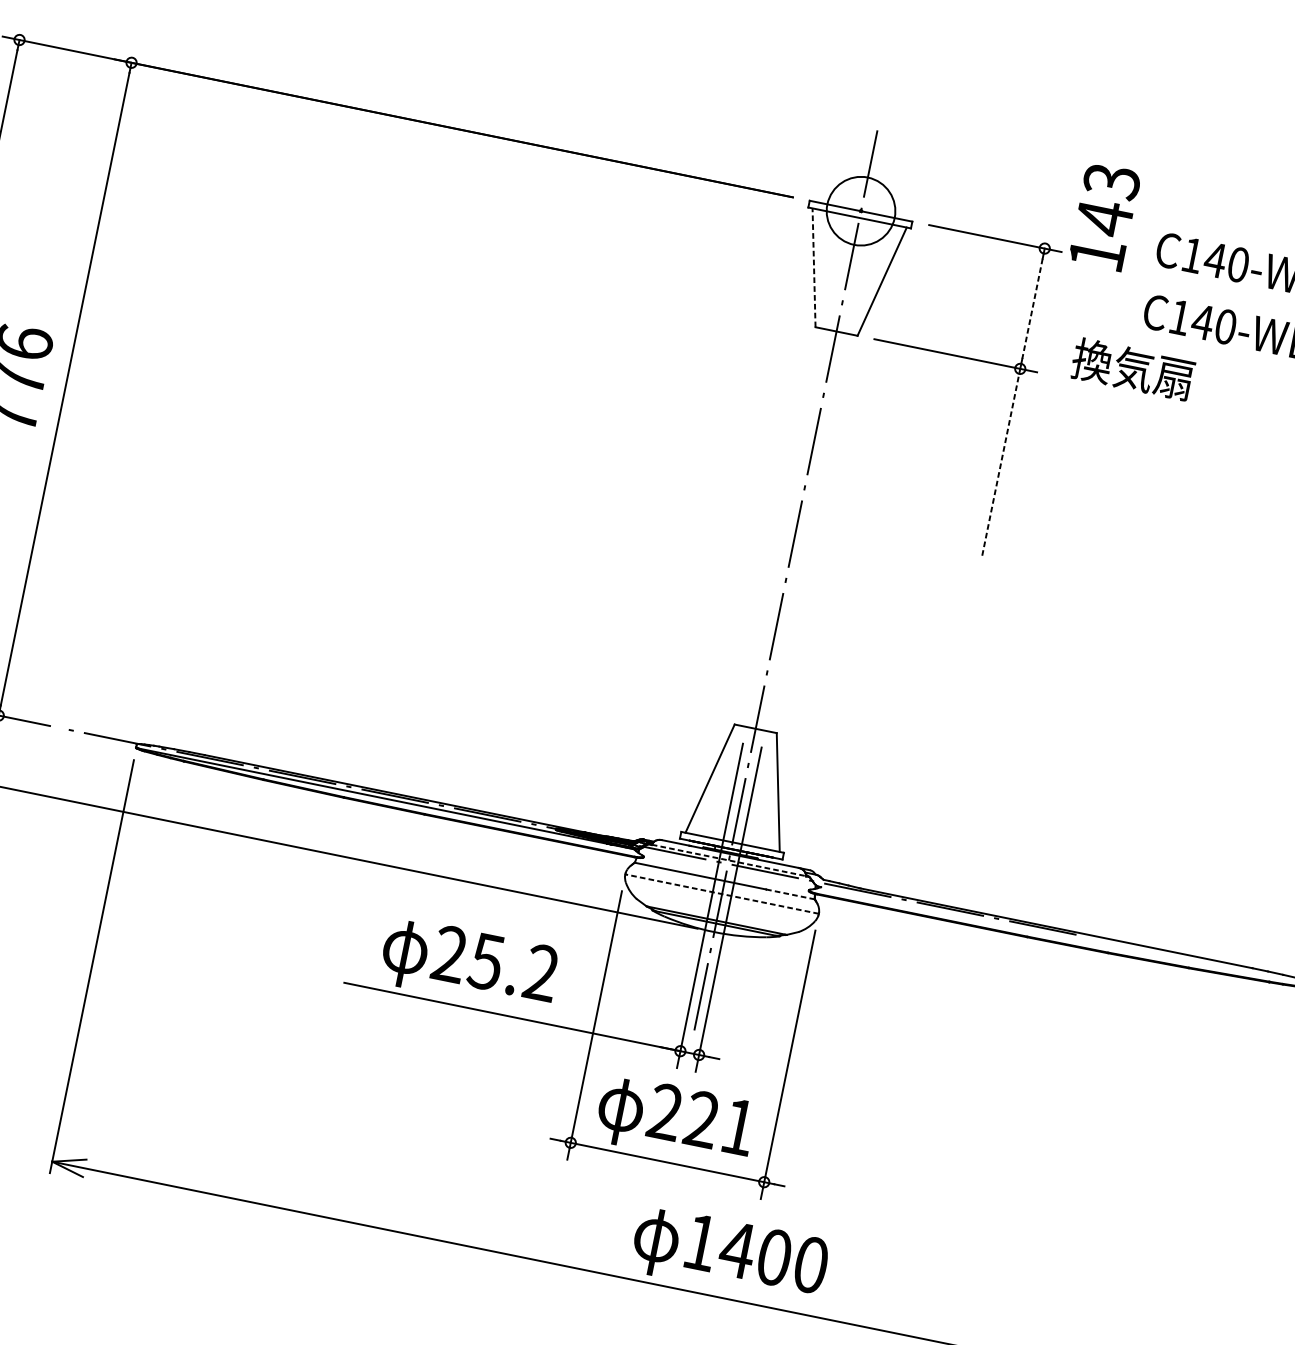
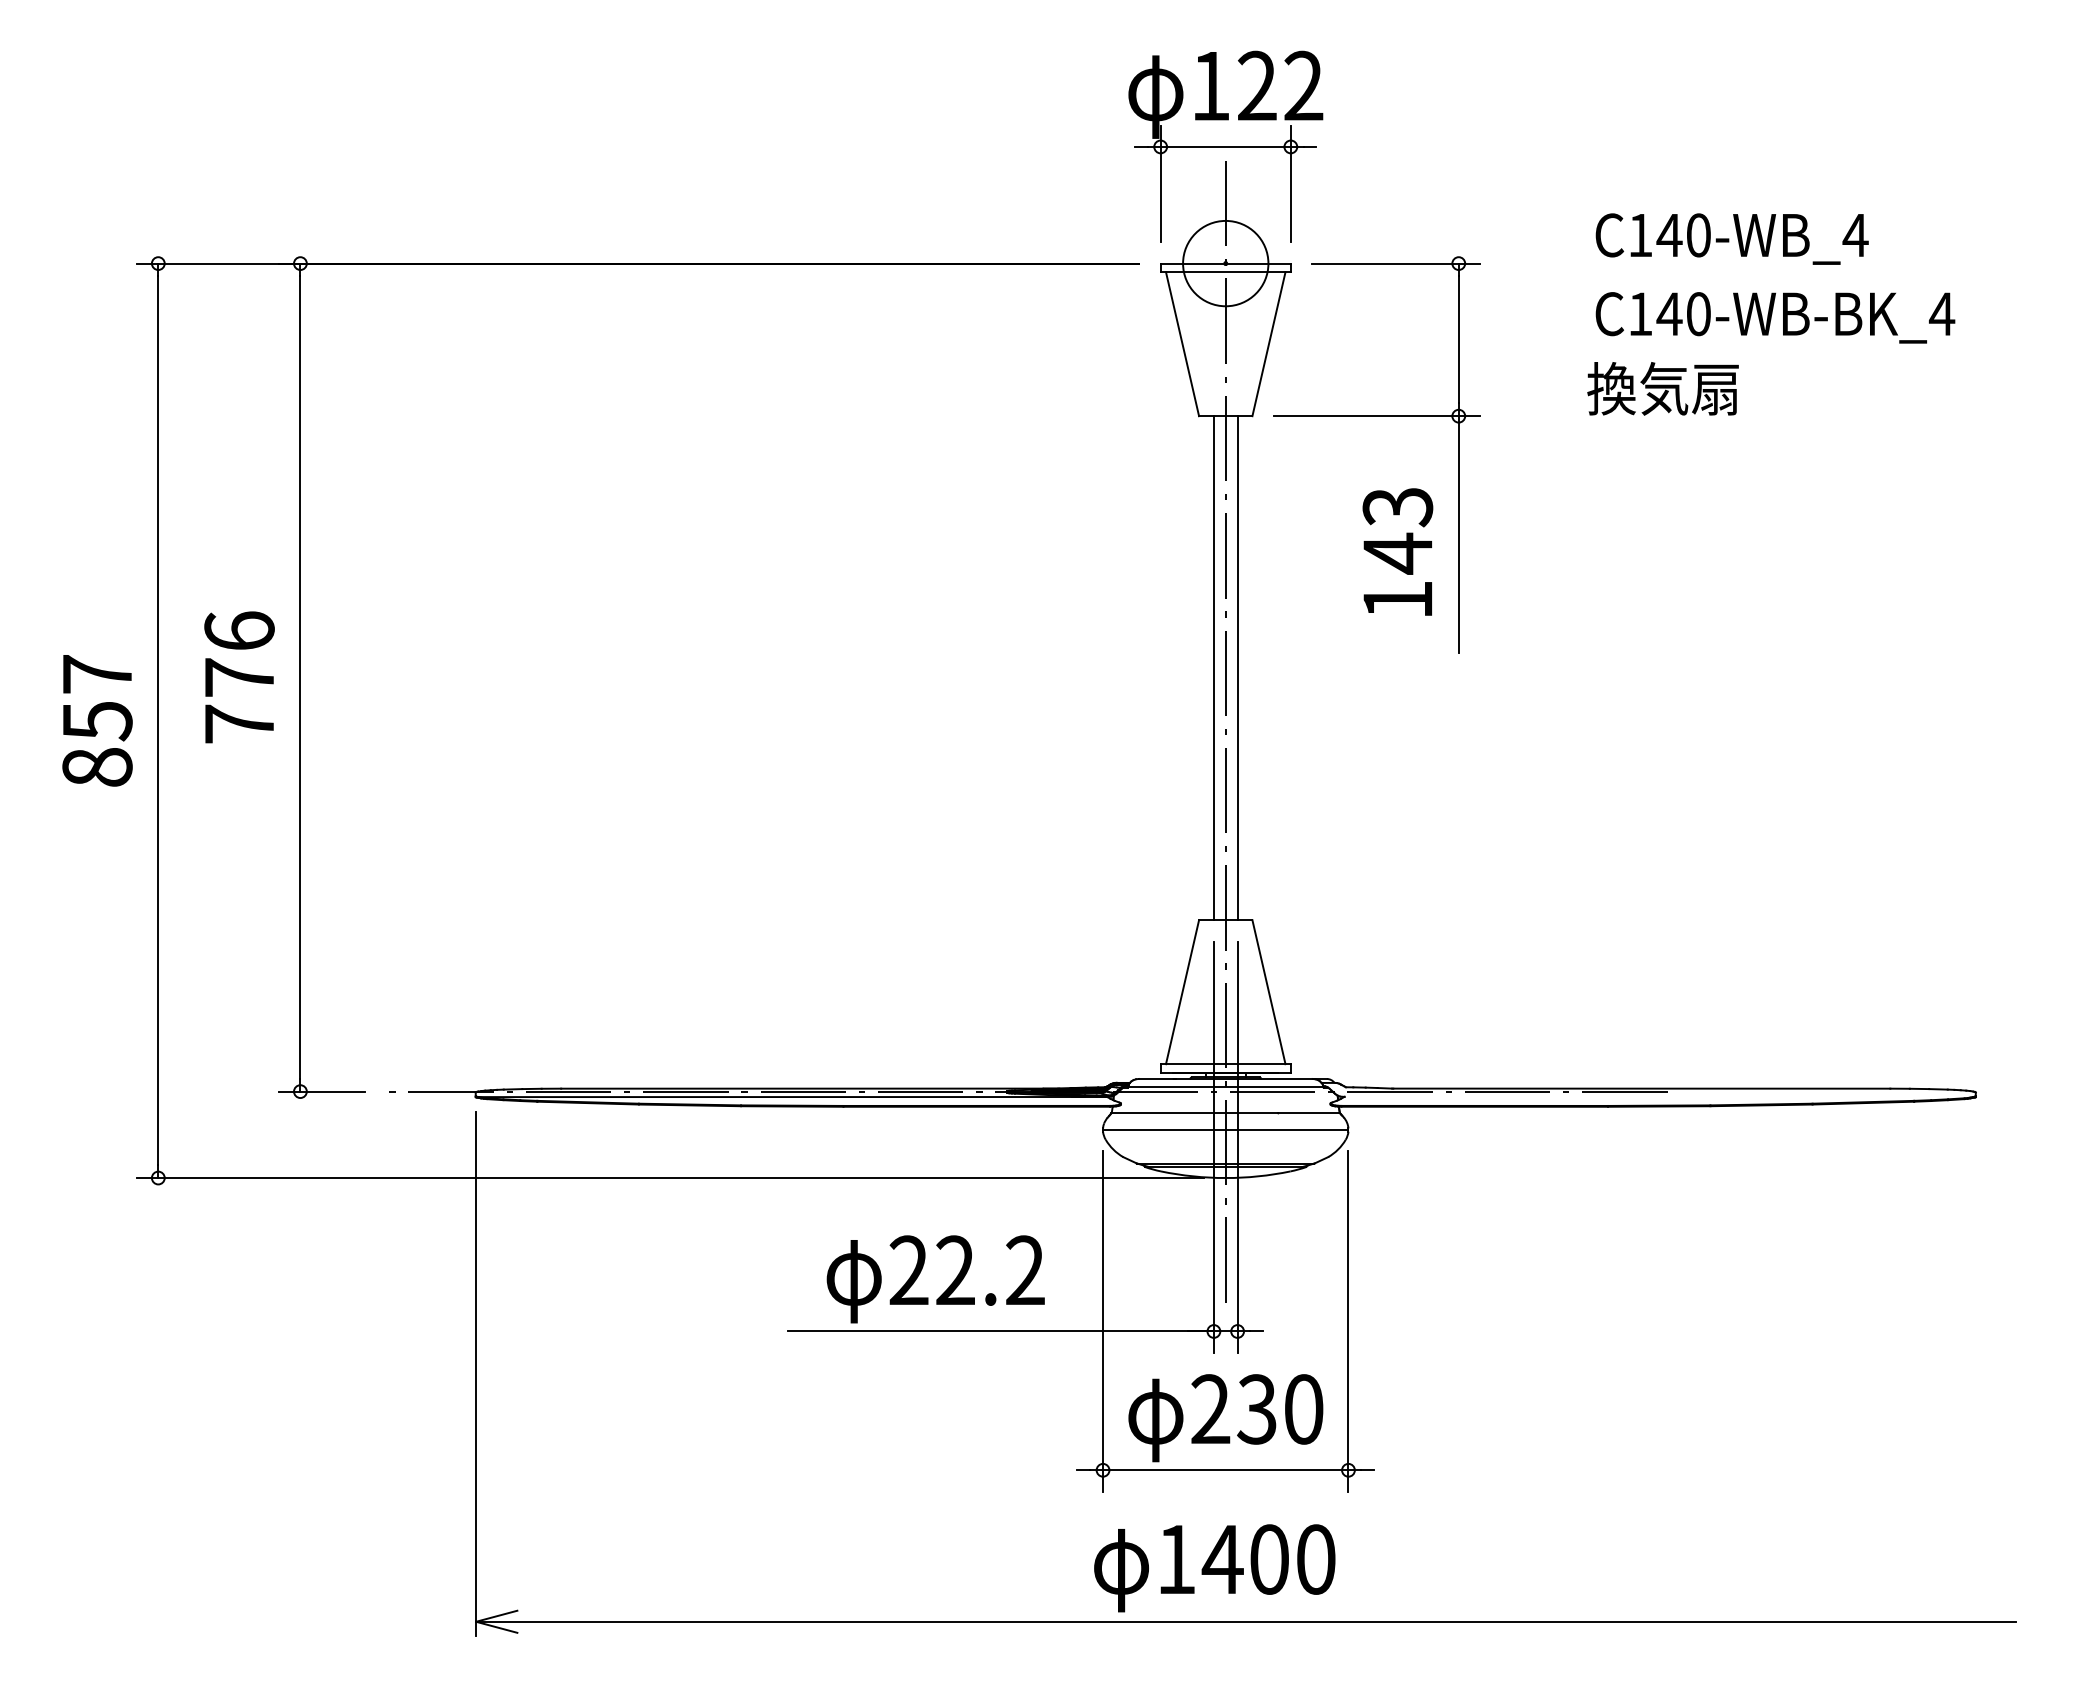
part: (879, 118) -> (1225, 146), added
text: (1104, 216) -> (1397, 551), moved
line: (813, 268) -> (1182, 344), dashed -> solid
line: (1032, 309) -> (1458, 340), dashed -> solid
text: (1132, 368) -> (1662, 388), moved
line: (1001, 462) -> (1458, 534), dashed -> solid
line: (786, 528) -> (1213, 668), added
line: (805, 532) -> (1237, 668), added
line: (728, 860) -> (1225, 1087), dashed -> solid
line: (721, 893) -> (1225, 1129), dashed -> solid
line: (790, 894) -> (1309, 1113), dashed -> solid
text: (485, 961) -> (954, 1270), 25.2 -> 22.2
text: (720, 1123) -> (1280, 1409), 221 -> 230
text: (729, 1255) -> (1214, 1568), moved

